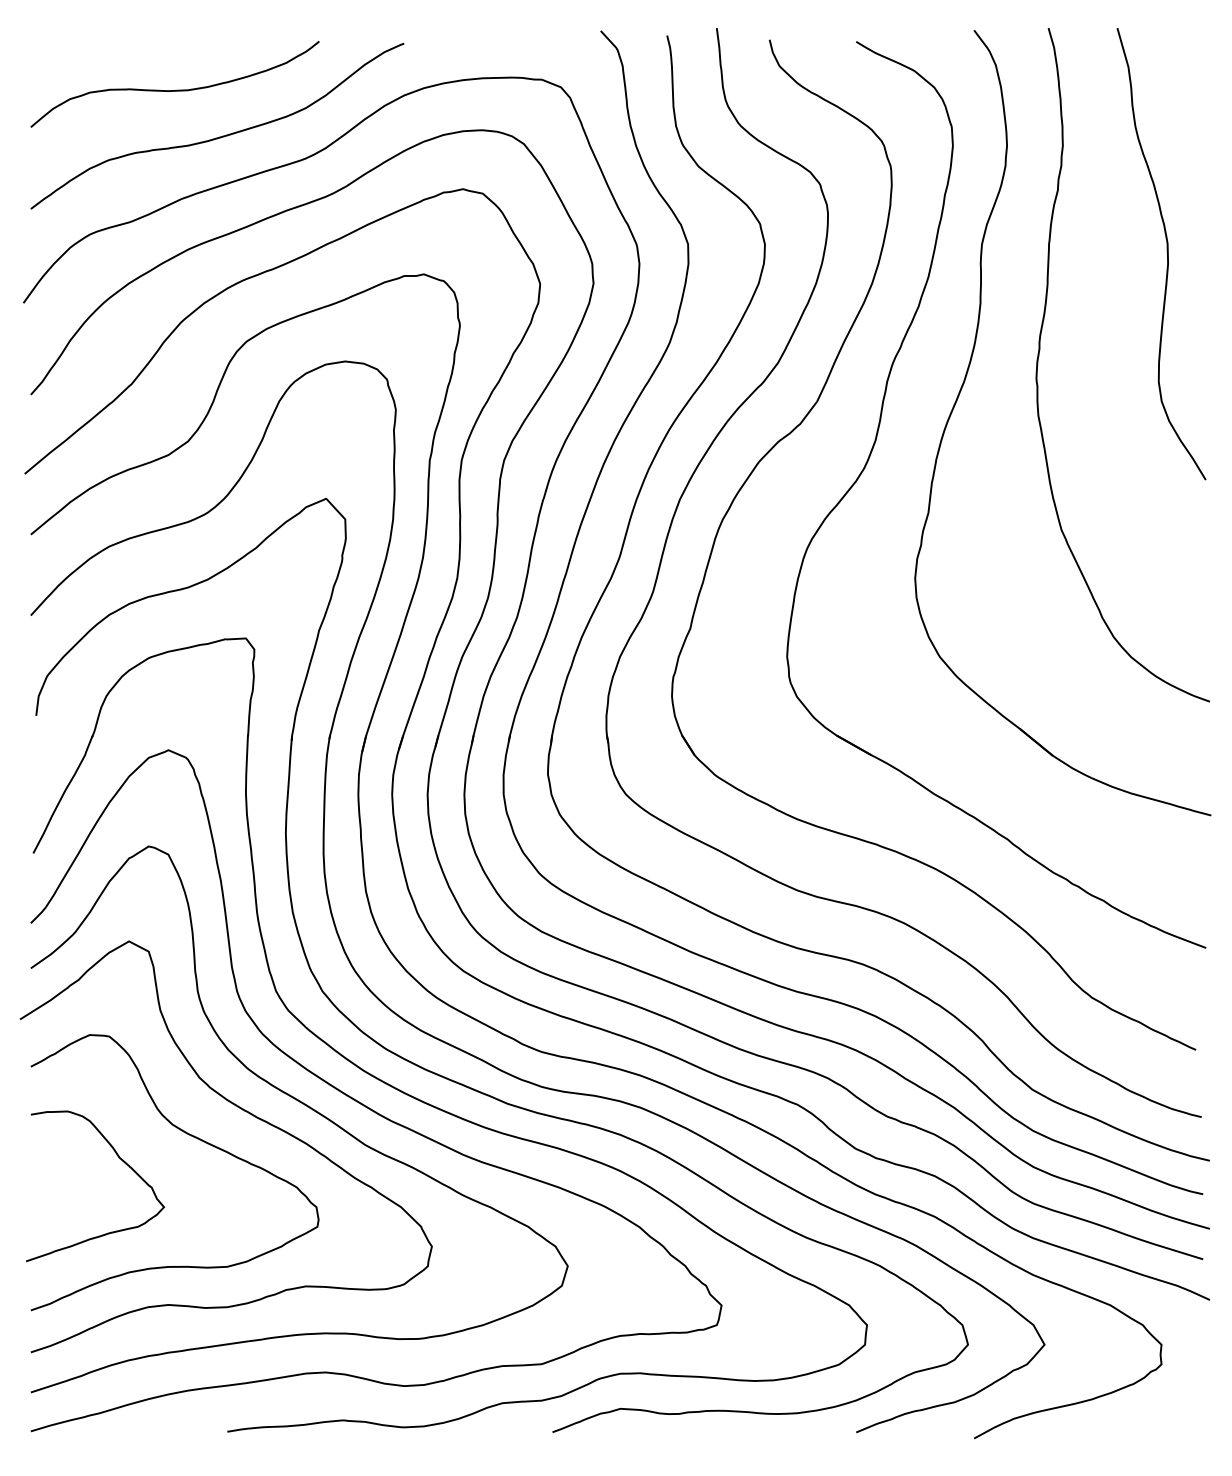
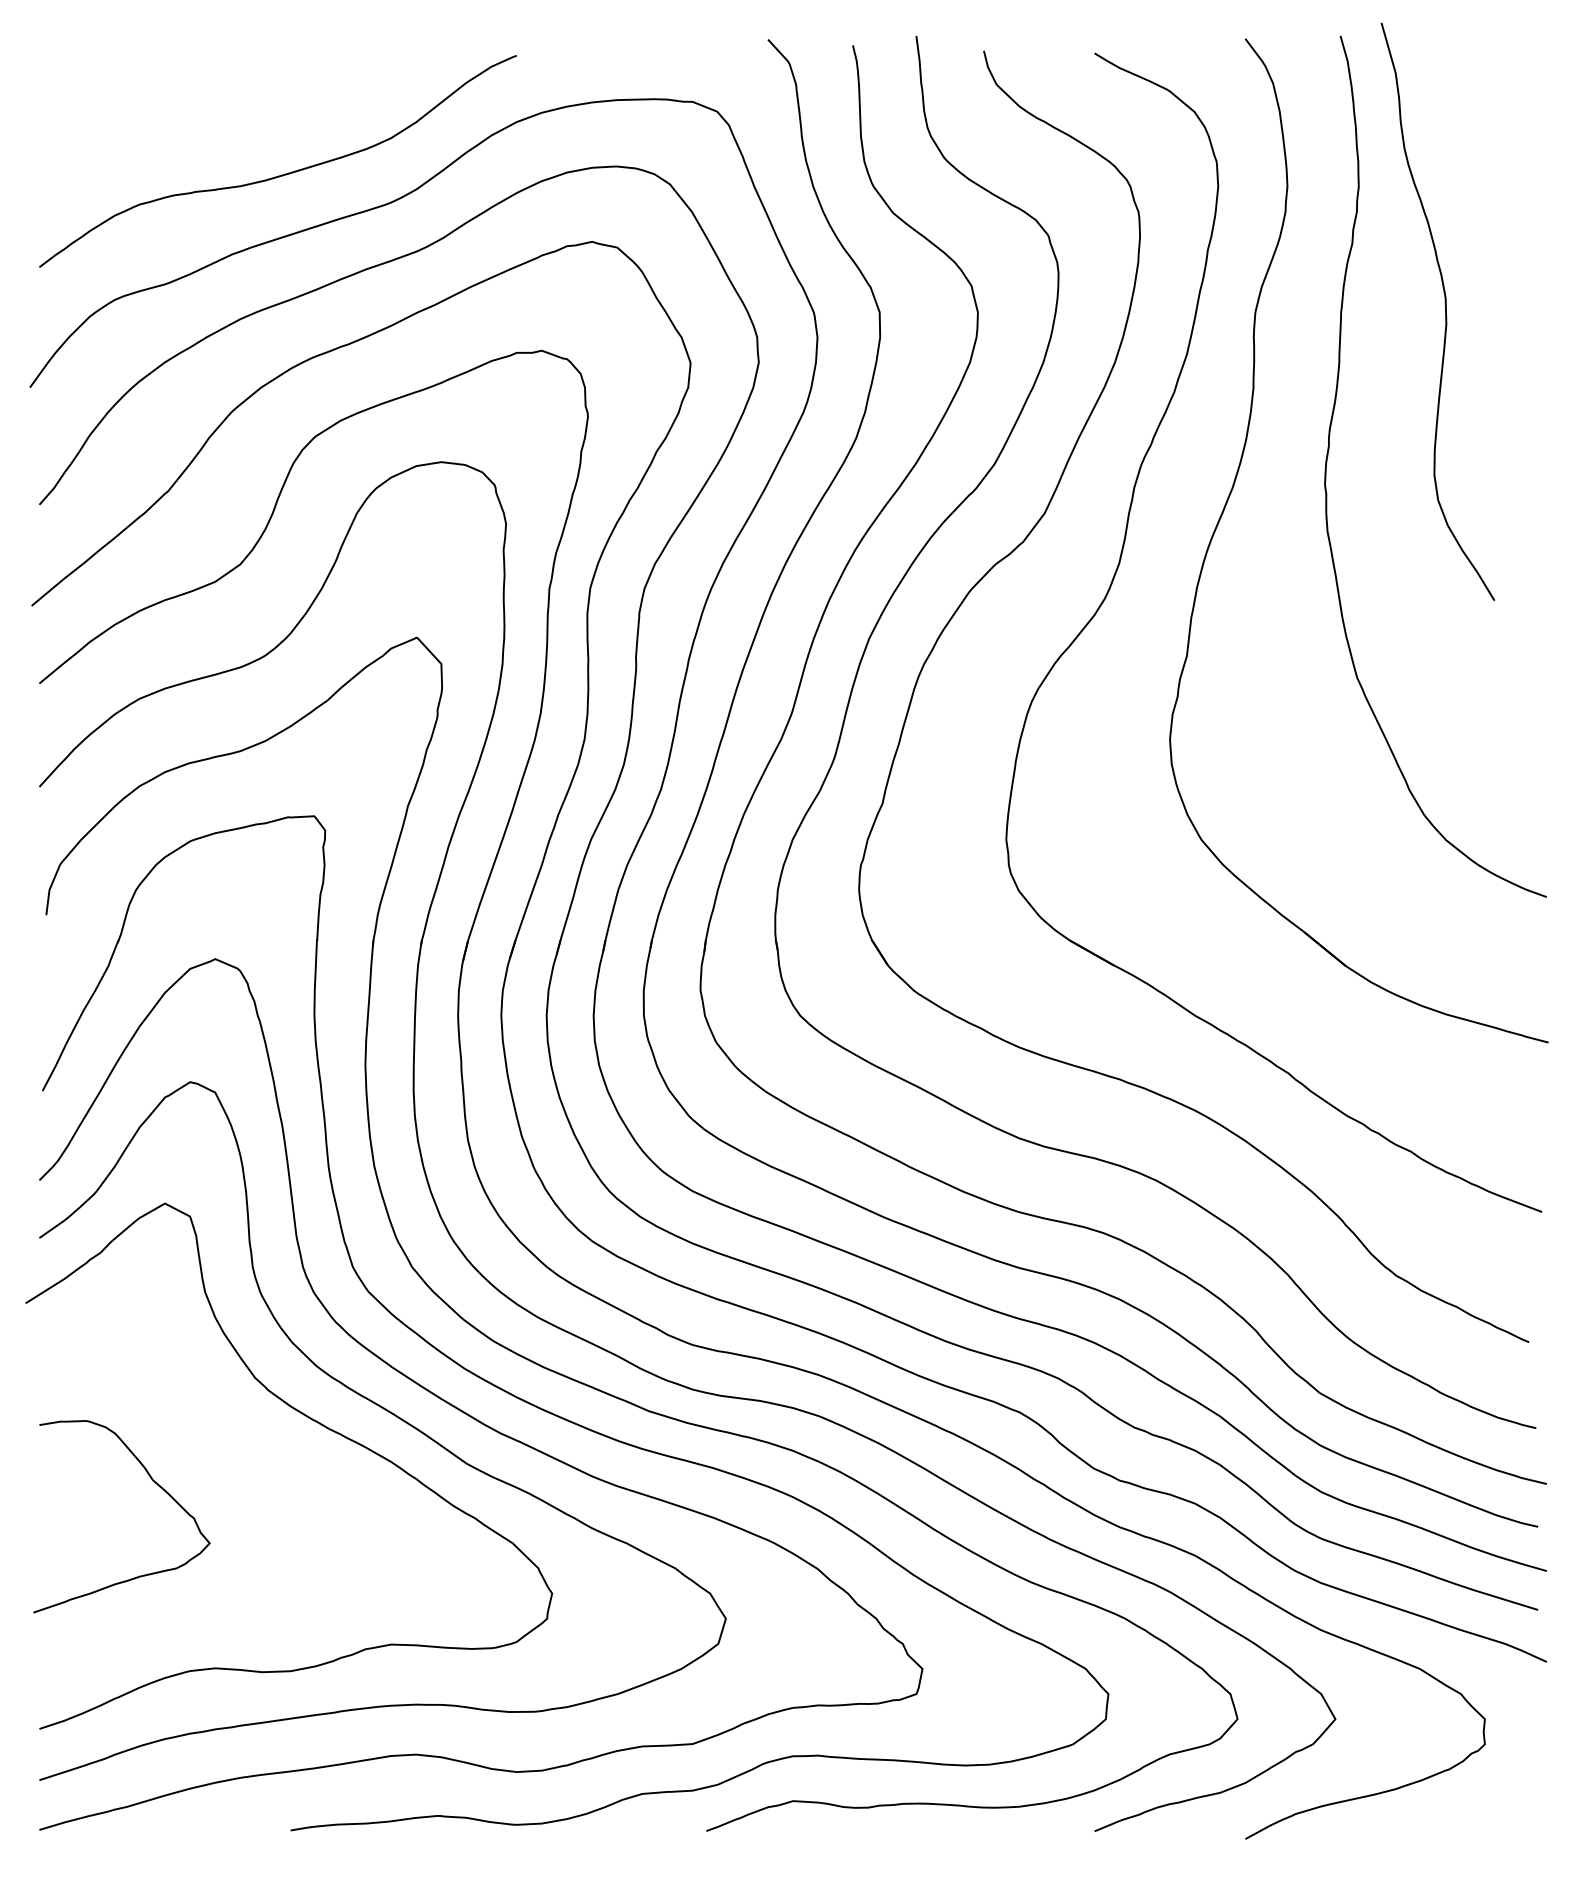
curve: (174, 90) -> (223, 115), removed
curve: (1167, 253) -> (1445, 311), moved
curve: (188, 1135) -> (241, 1451), removed

